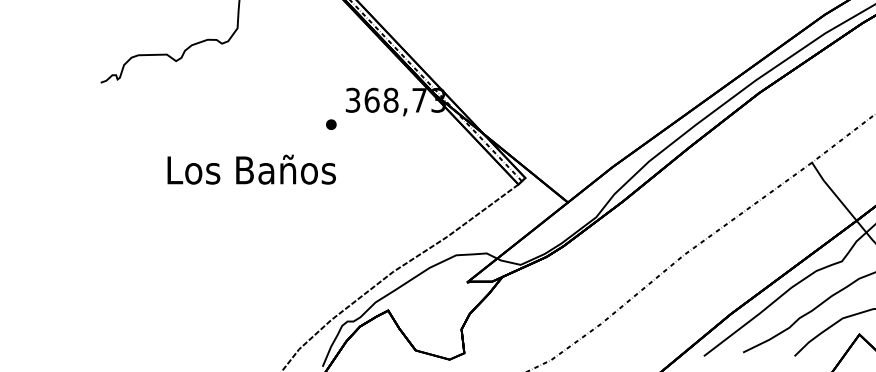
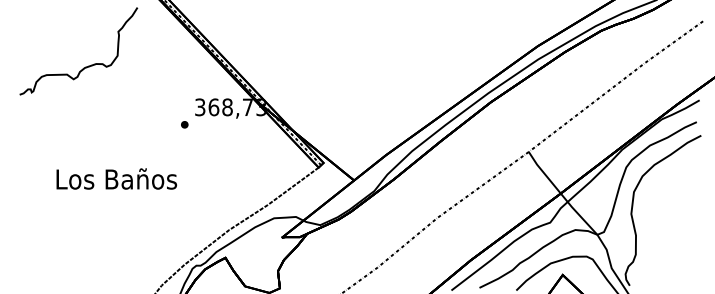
text: (251, 168) -> (116, 178), moved

